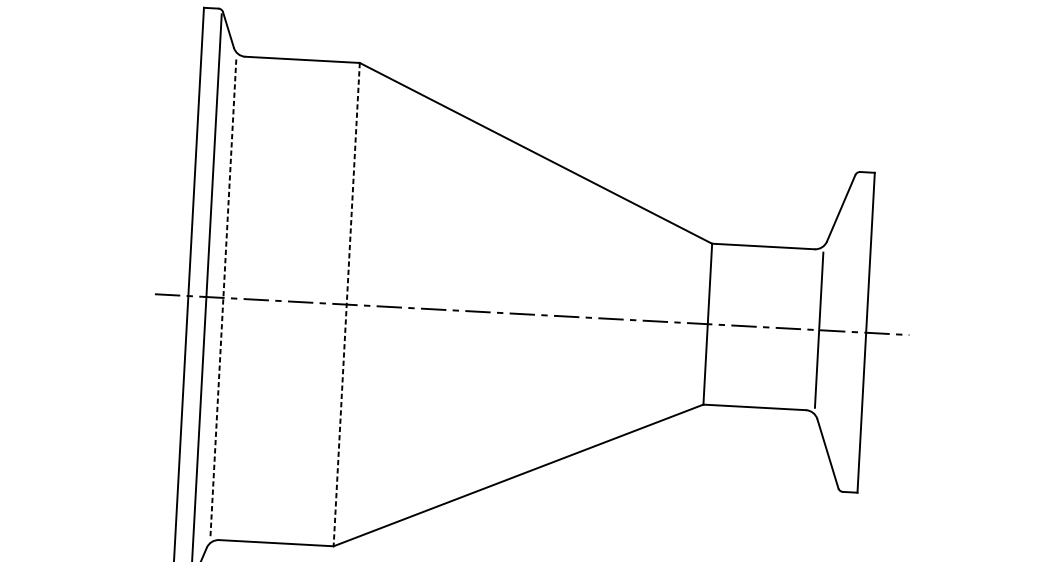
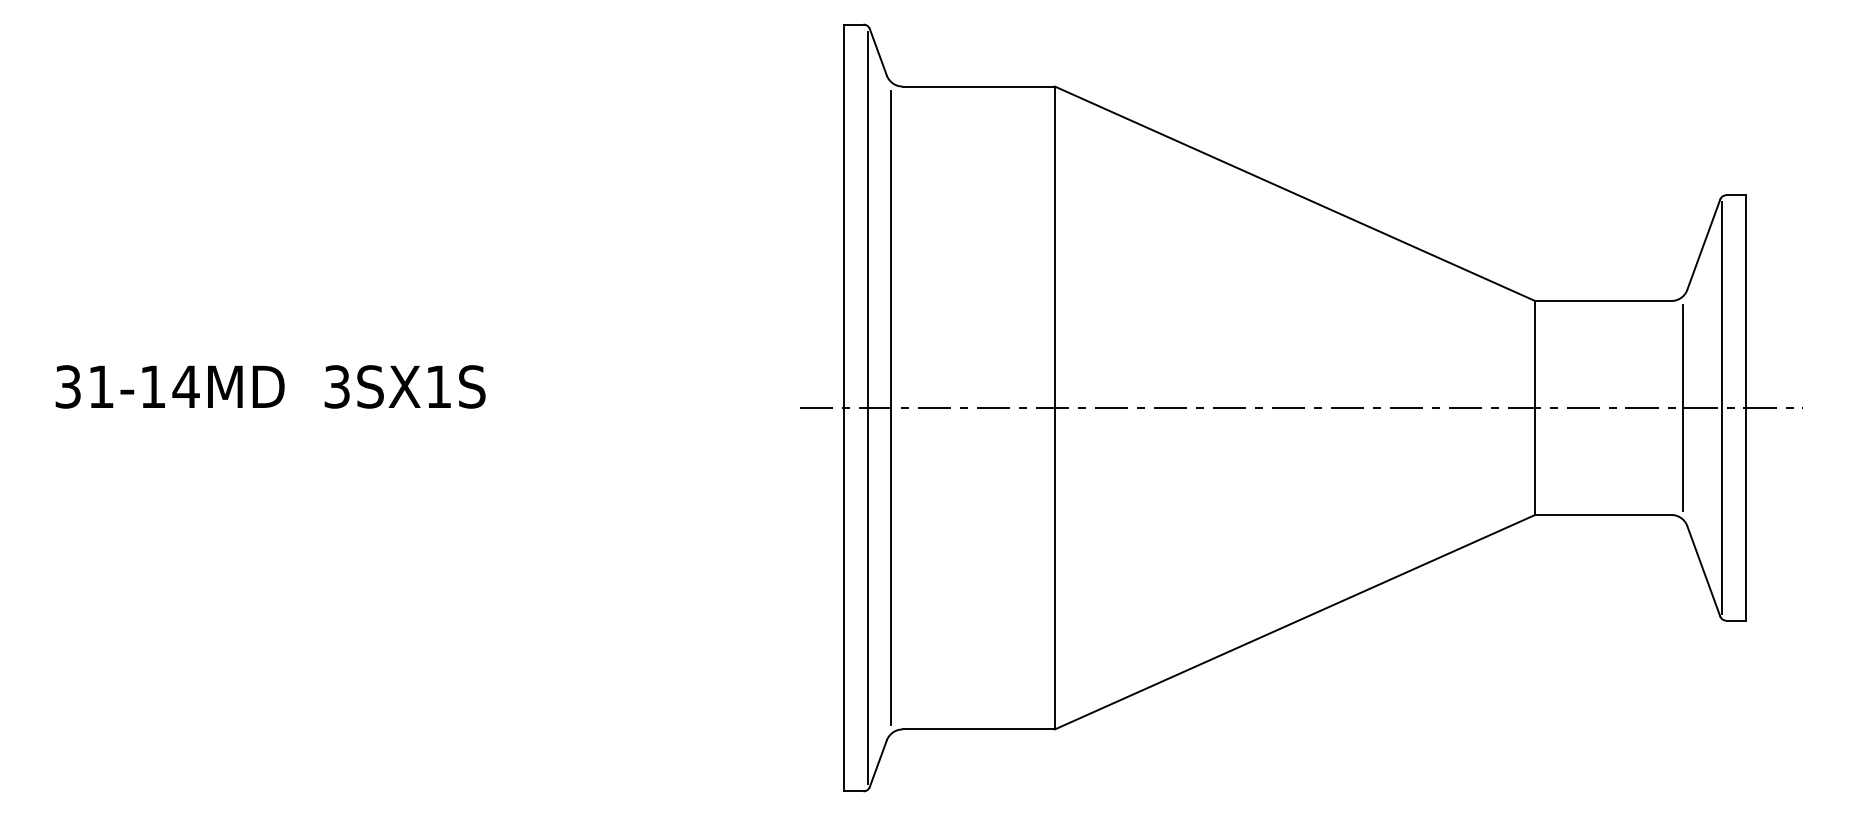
line: (223, 298) -> (890, 408), dashed -> solid
line: (346, 304) -> (1054, 408), dashed -> solid
line: (847, 331) -> (1721, 407), added

